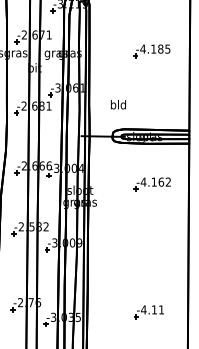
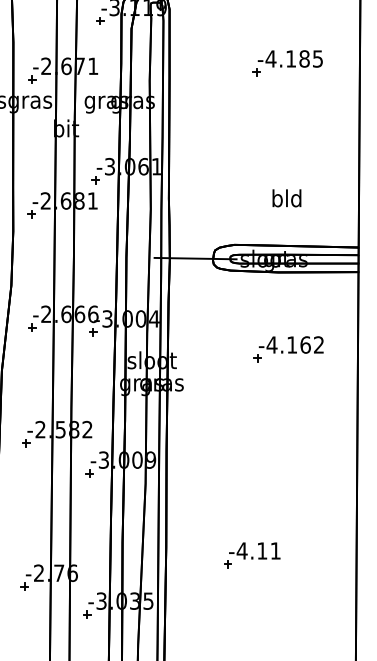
part: (151, 51) -> (286, 63), moved
text: (118, 104) -> (286, 197), moved
part: (148, 312) -> (251, 555), moved

